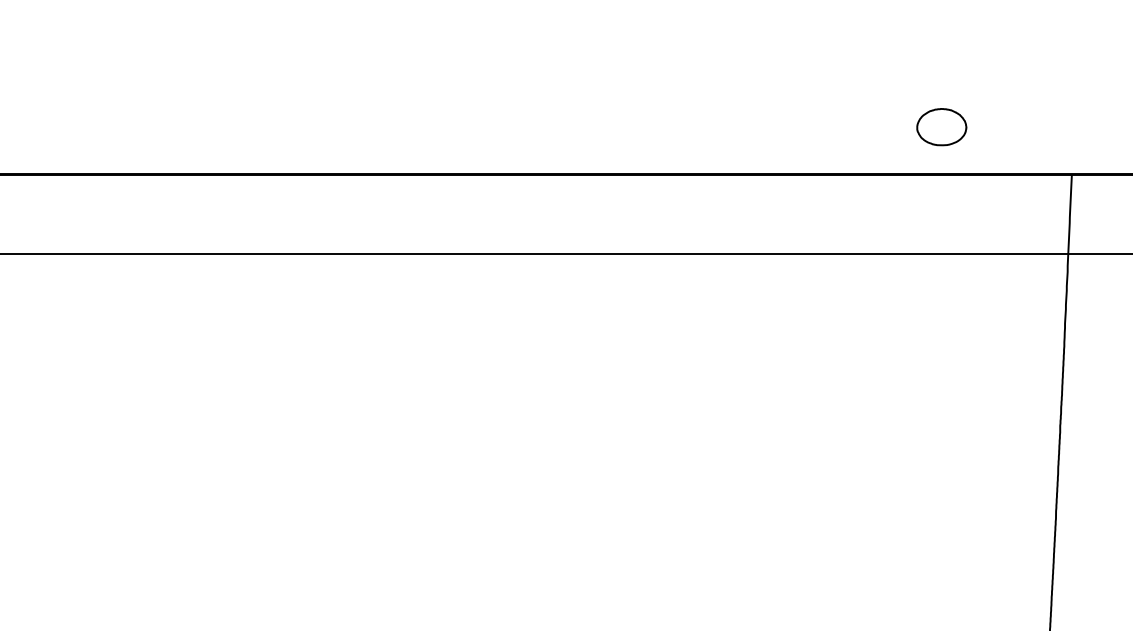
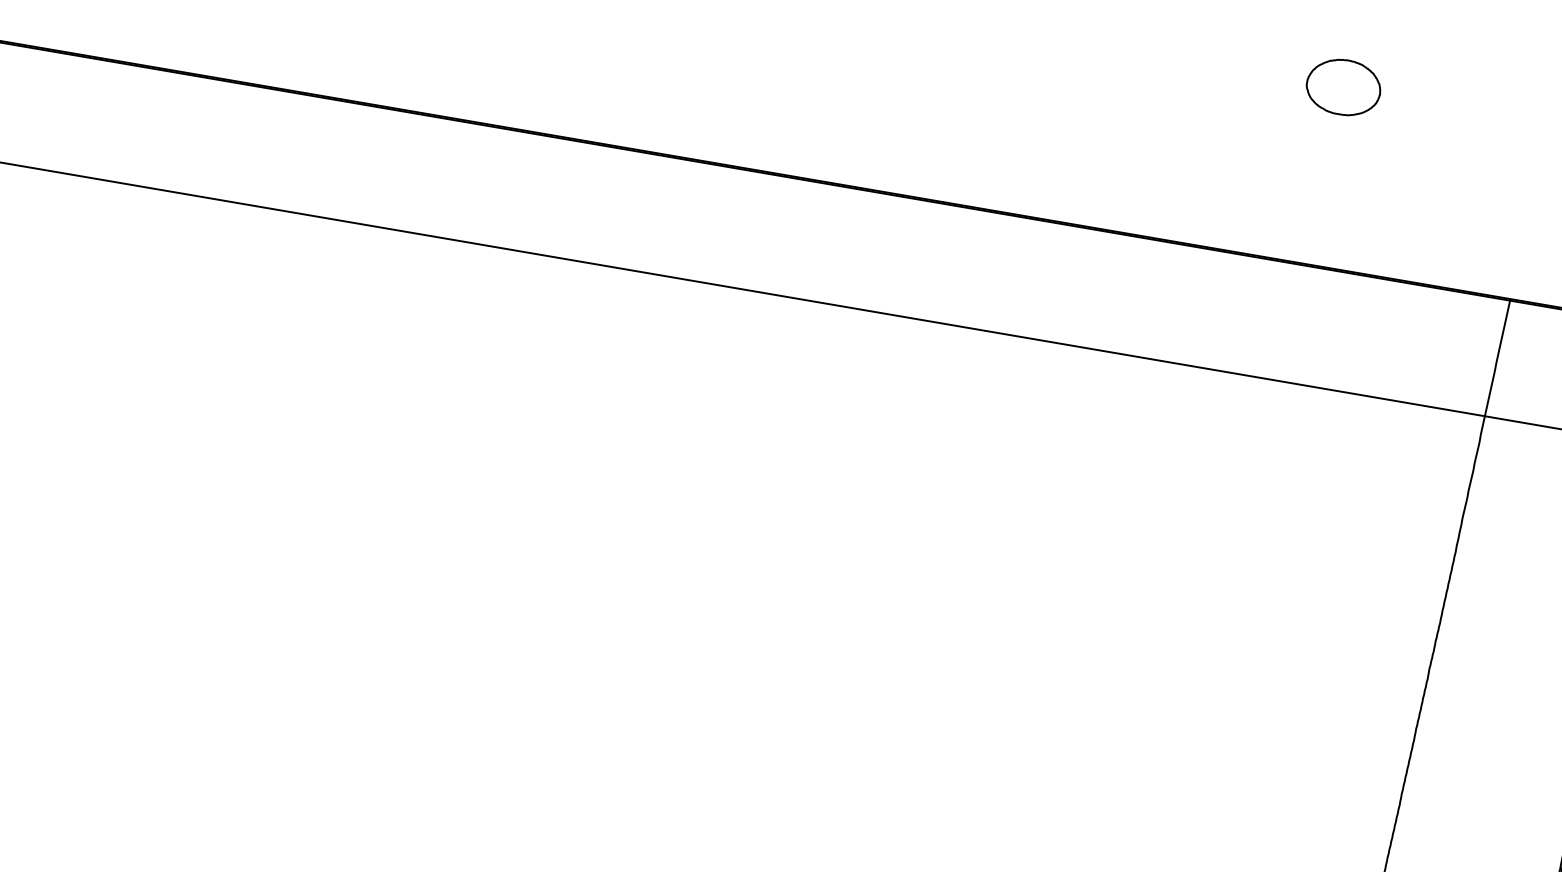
part: (941, 127) -> (1343, 87), moved

